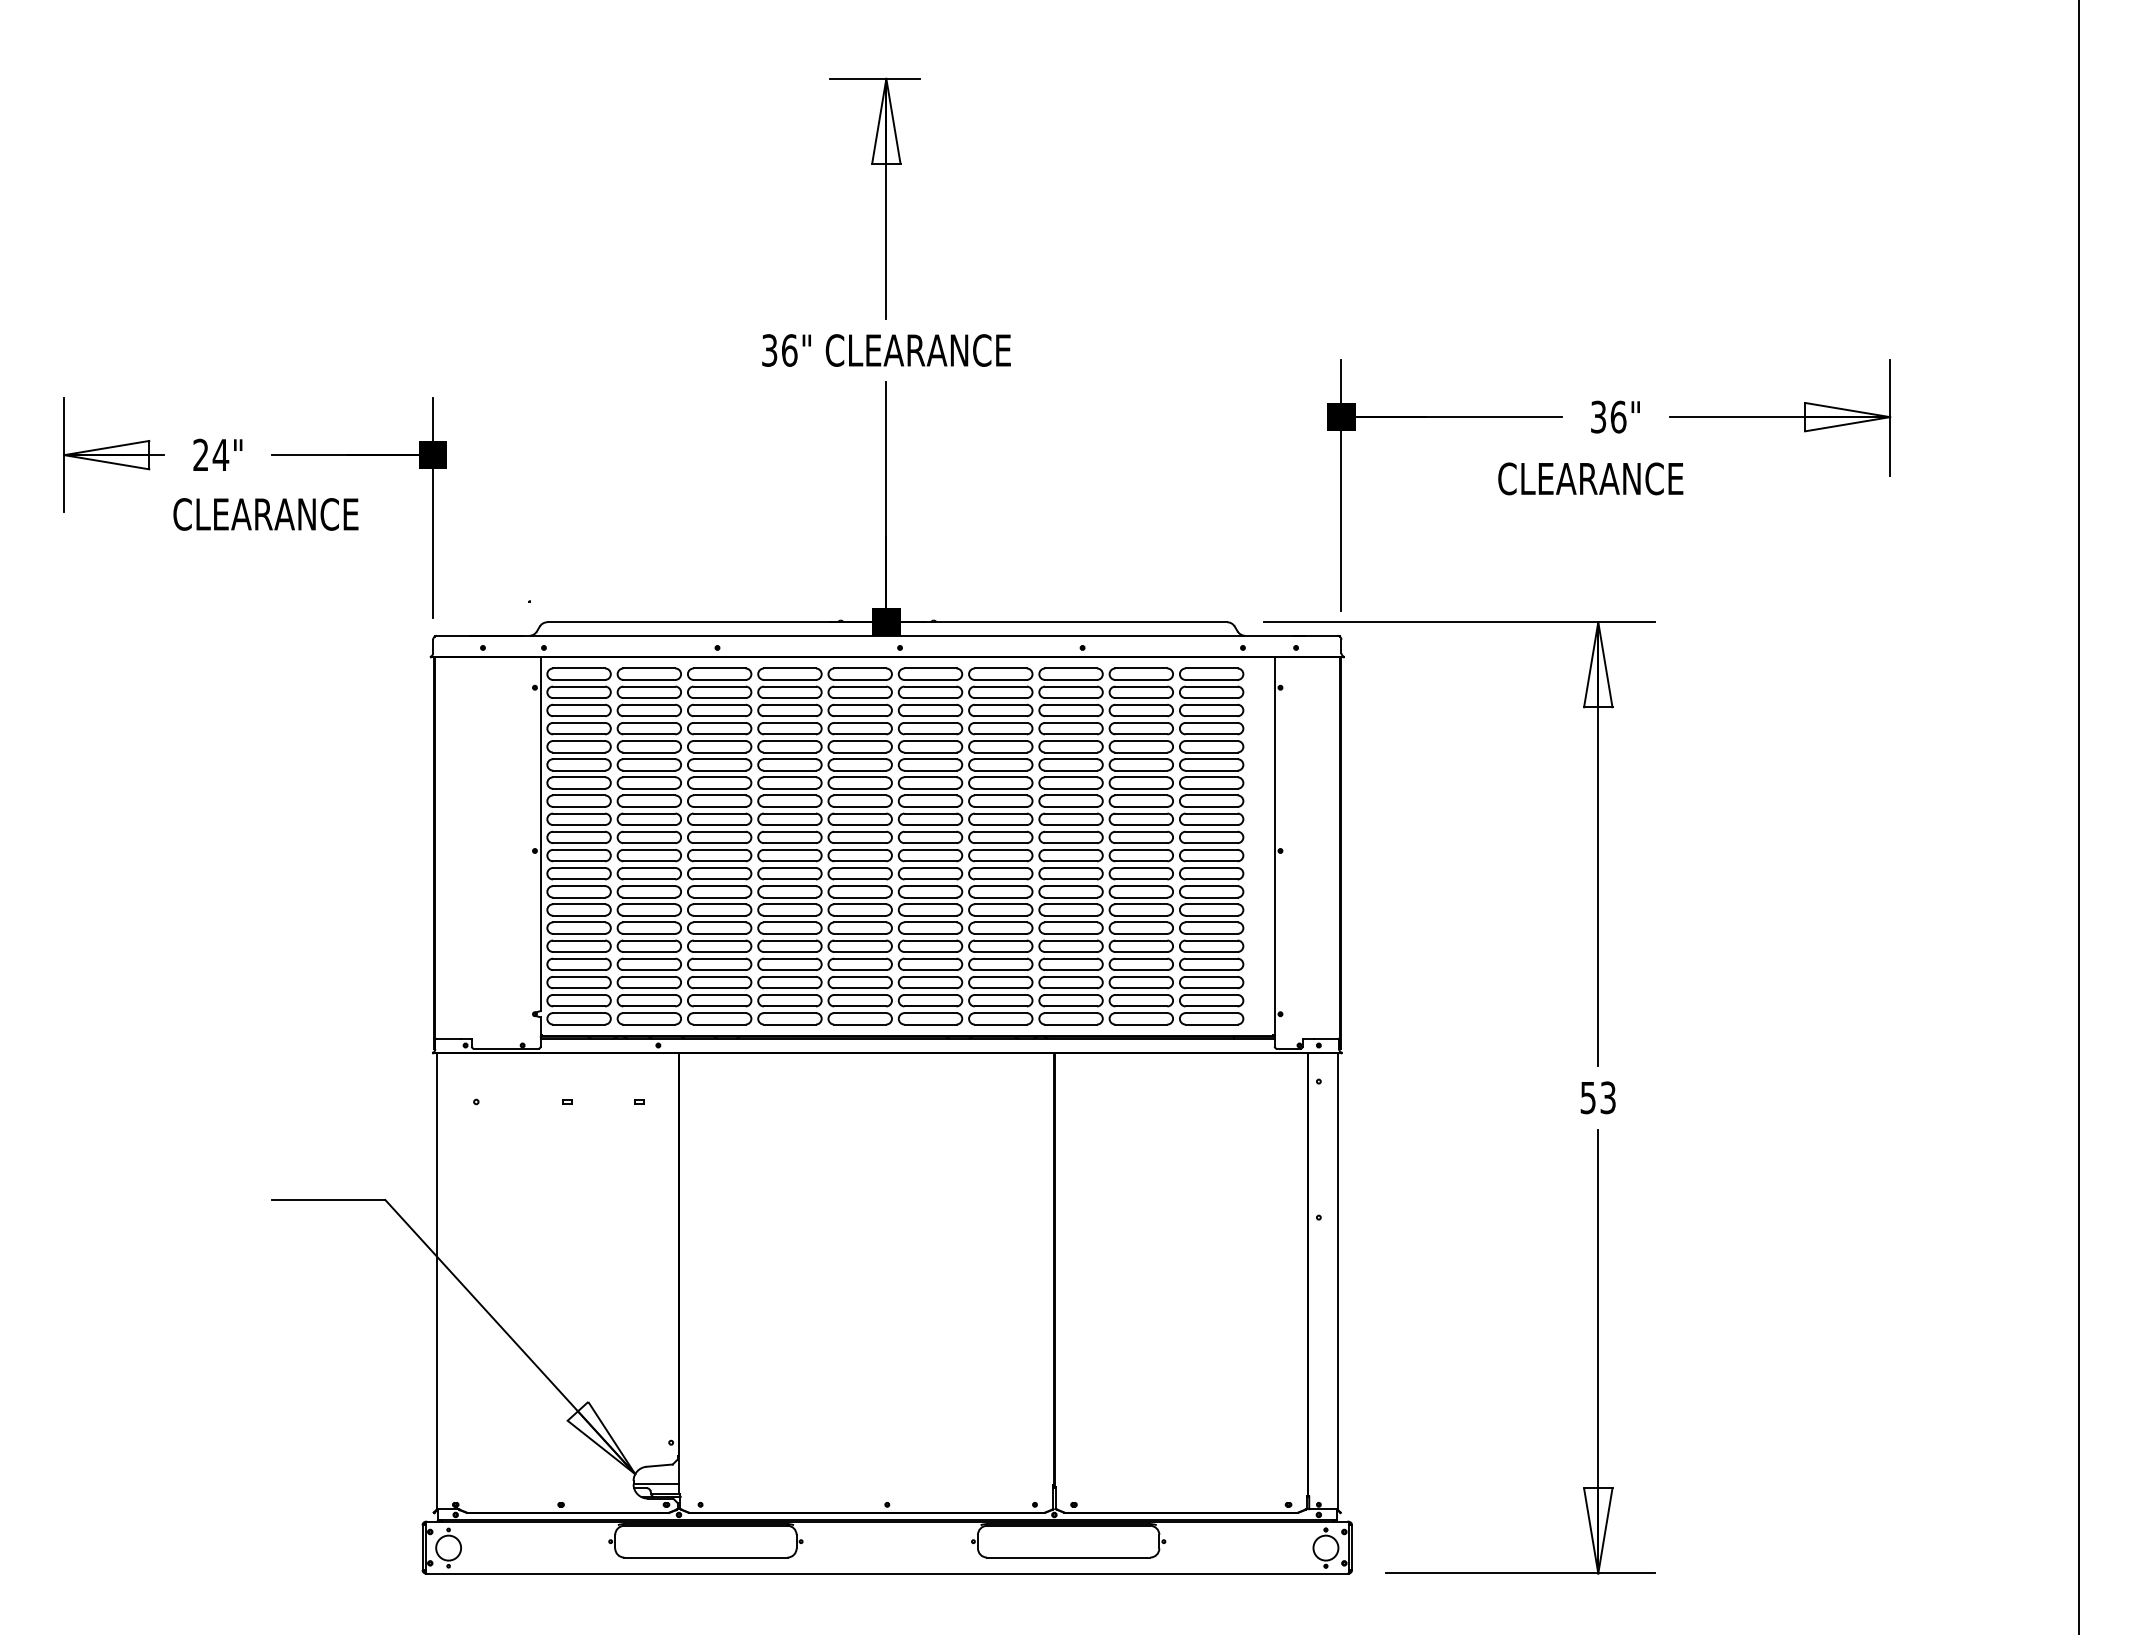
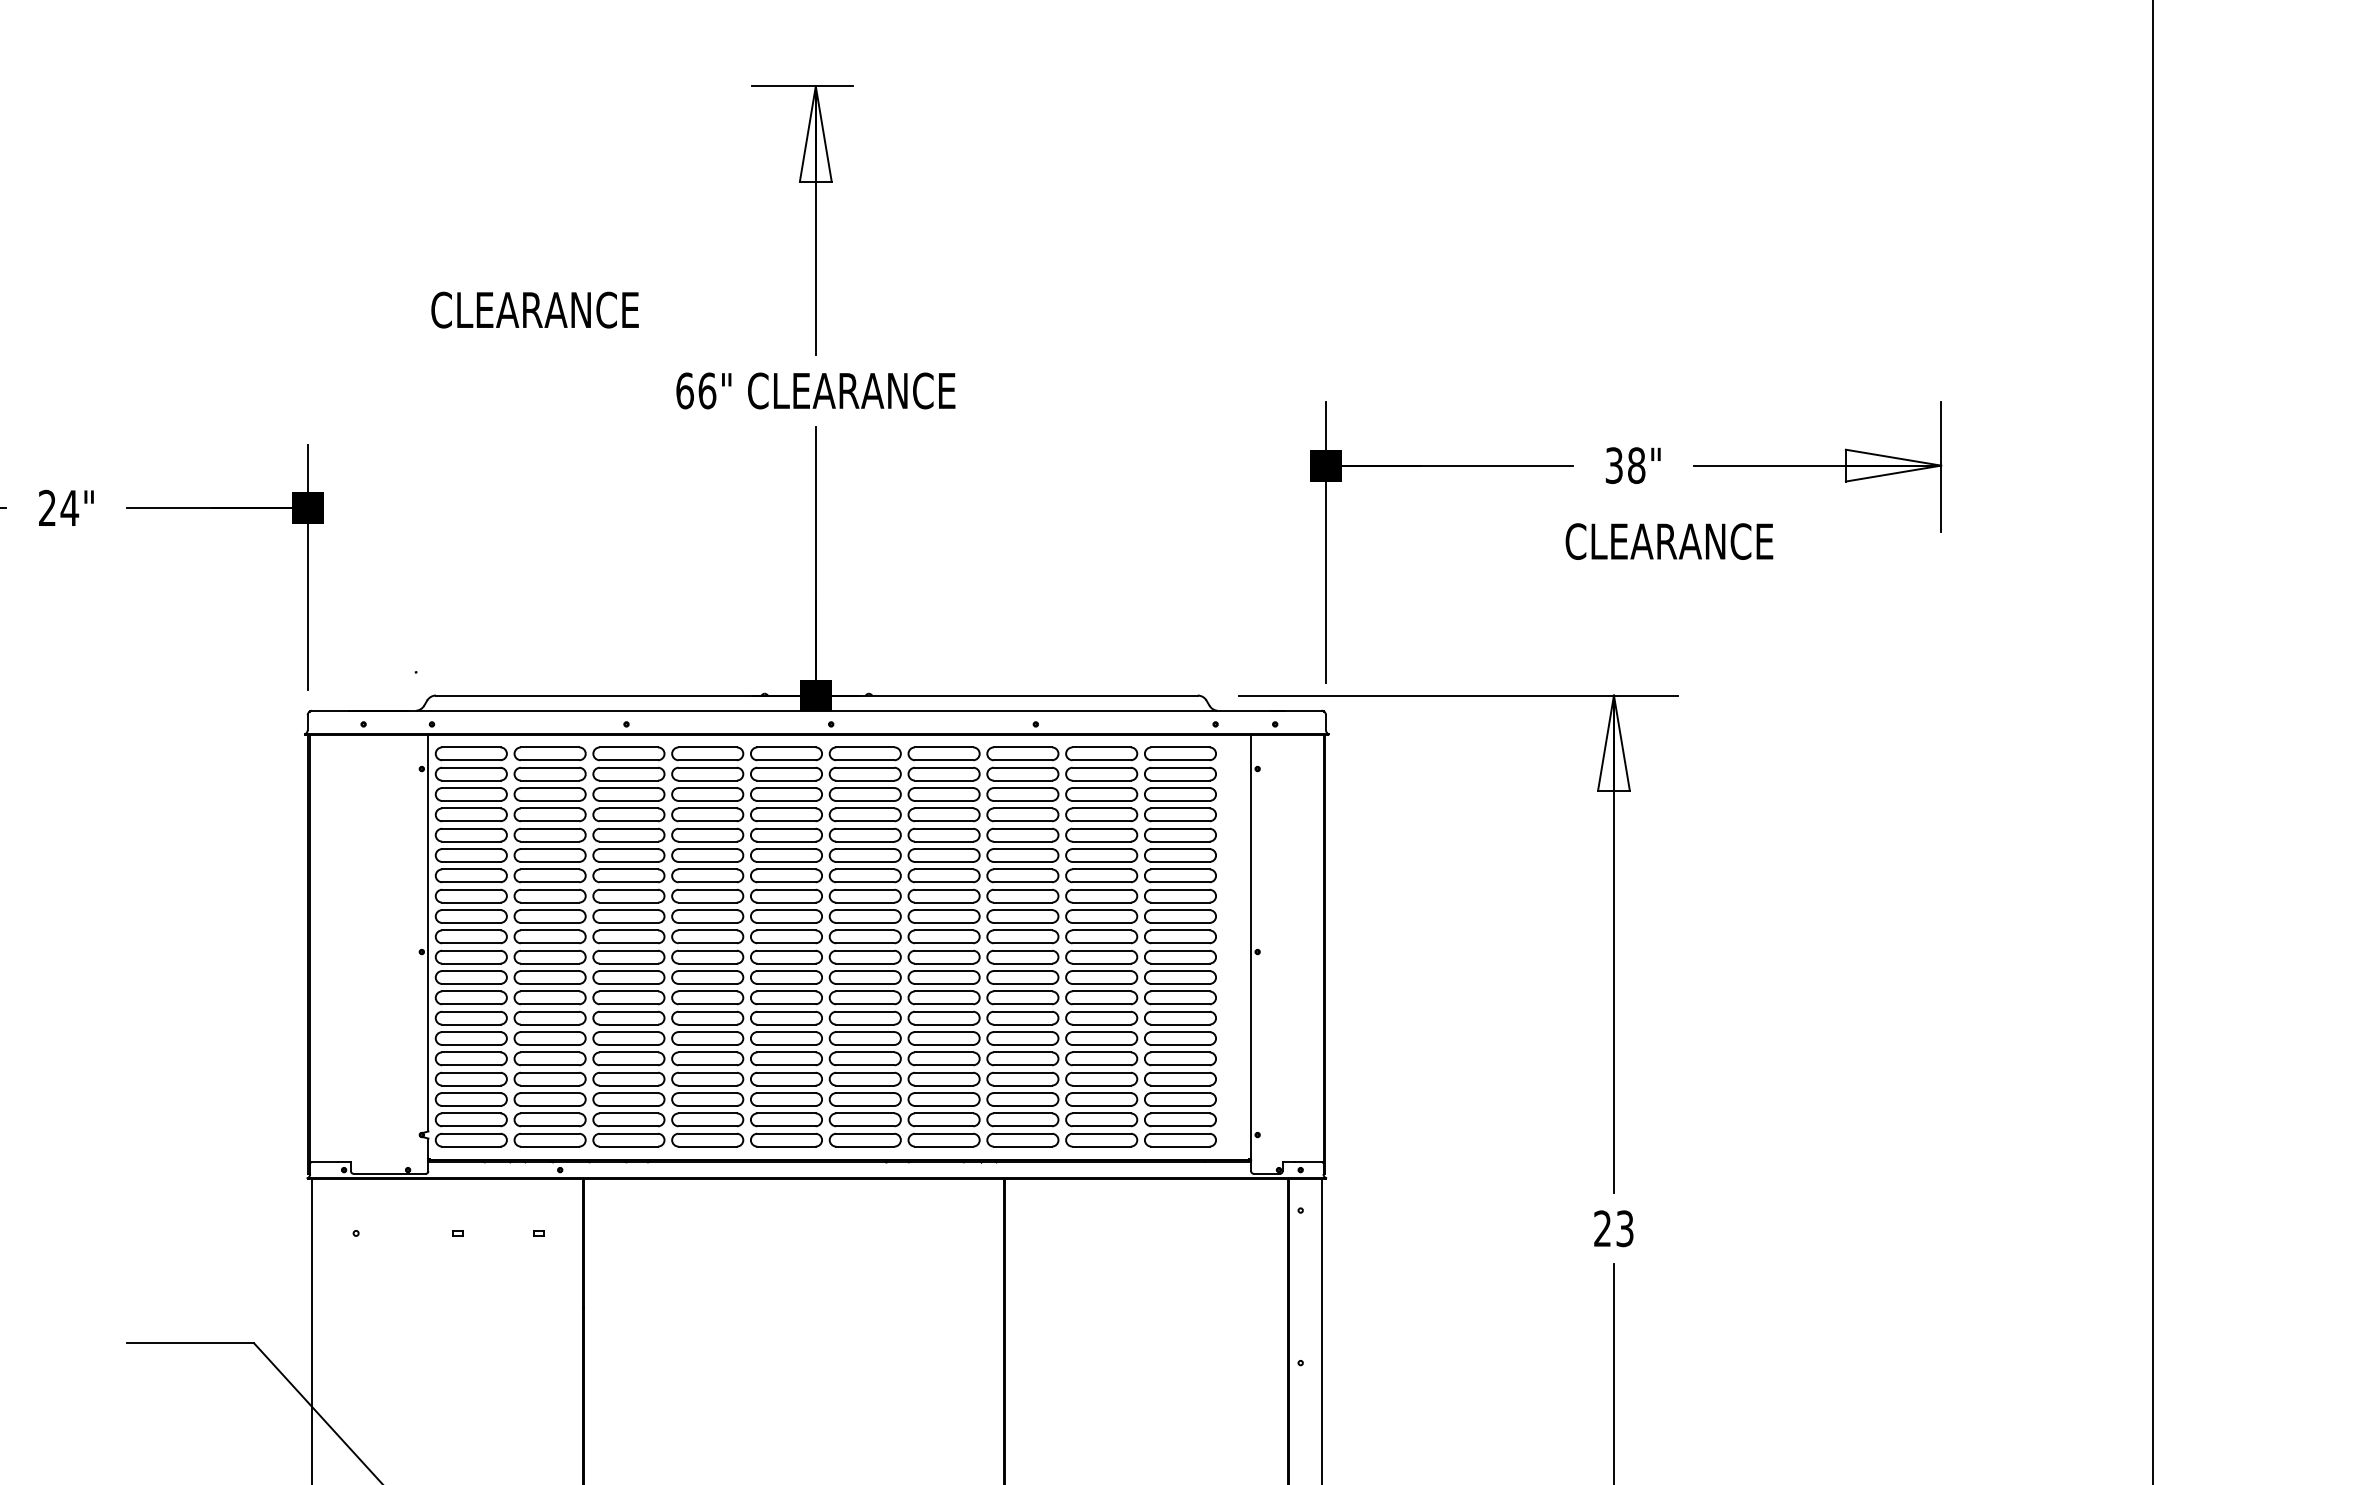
text: (769, 350) -> (684, 390), 36" -> 66"
text: (1618, 416) -> (1636, 464), 36" -> 38"
text: (1590, 478) -> (1669, 541), moved
text: (265, 514) -> (534, 310), moved
text: (1587, 1097) -> (1601, 1228), 53 -> 23

